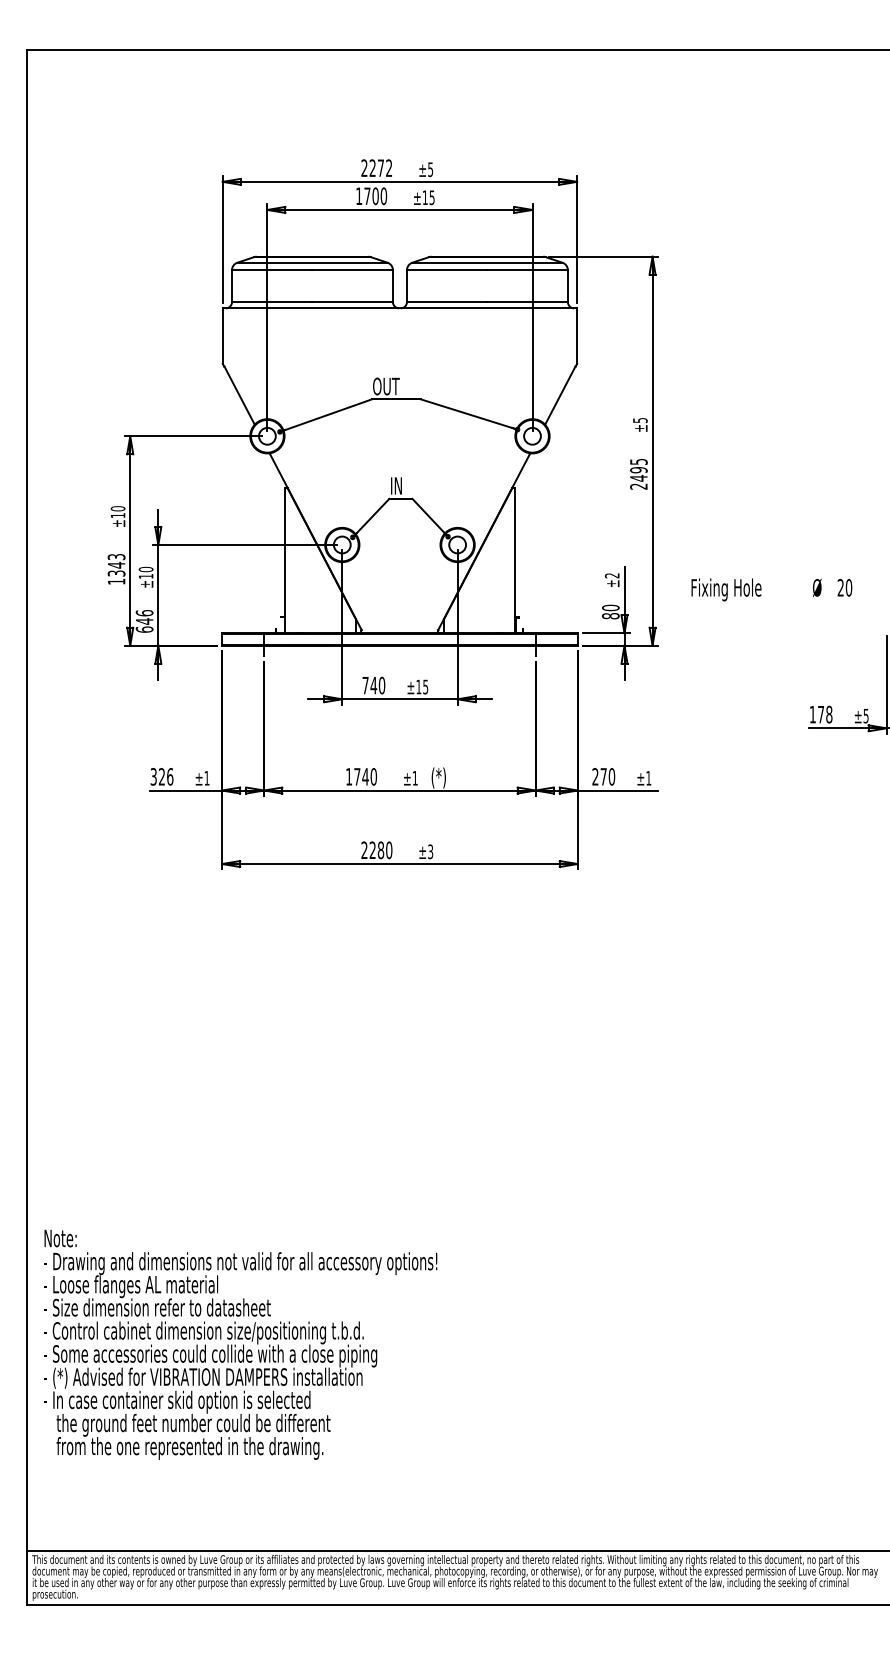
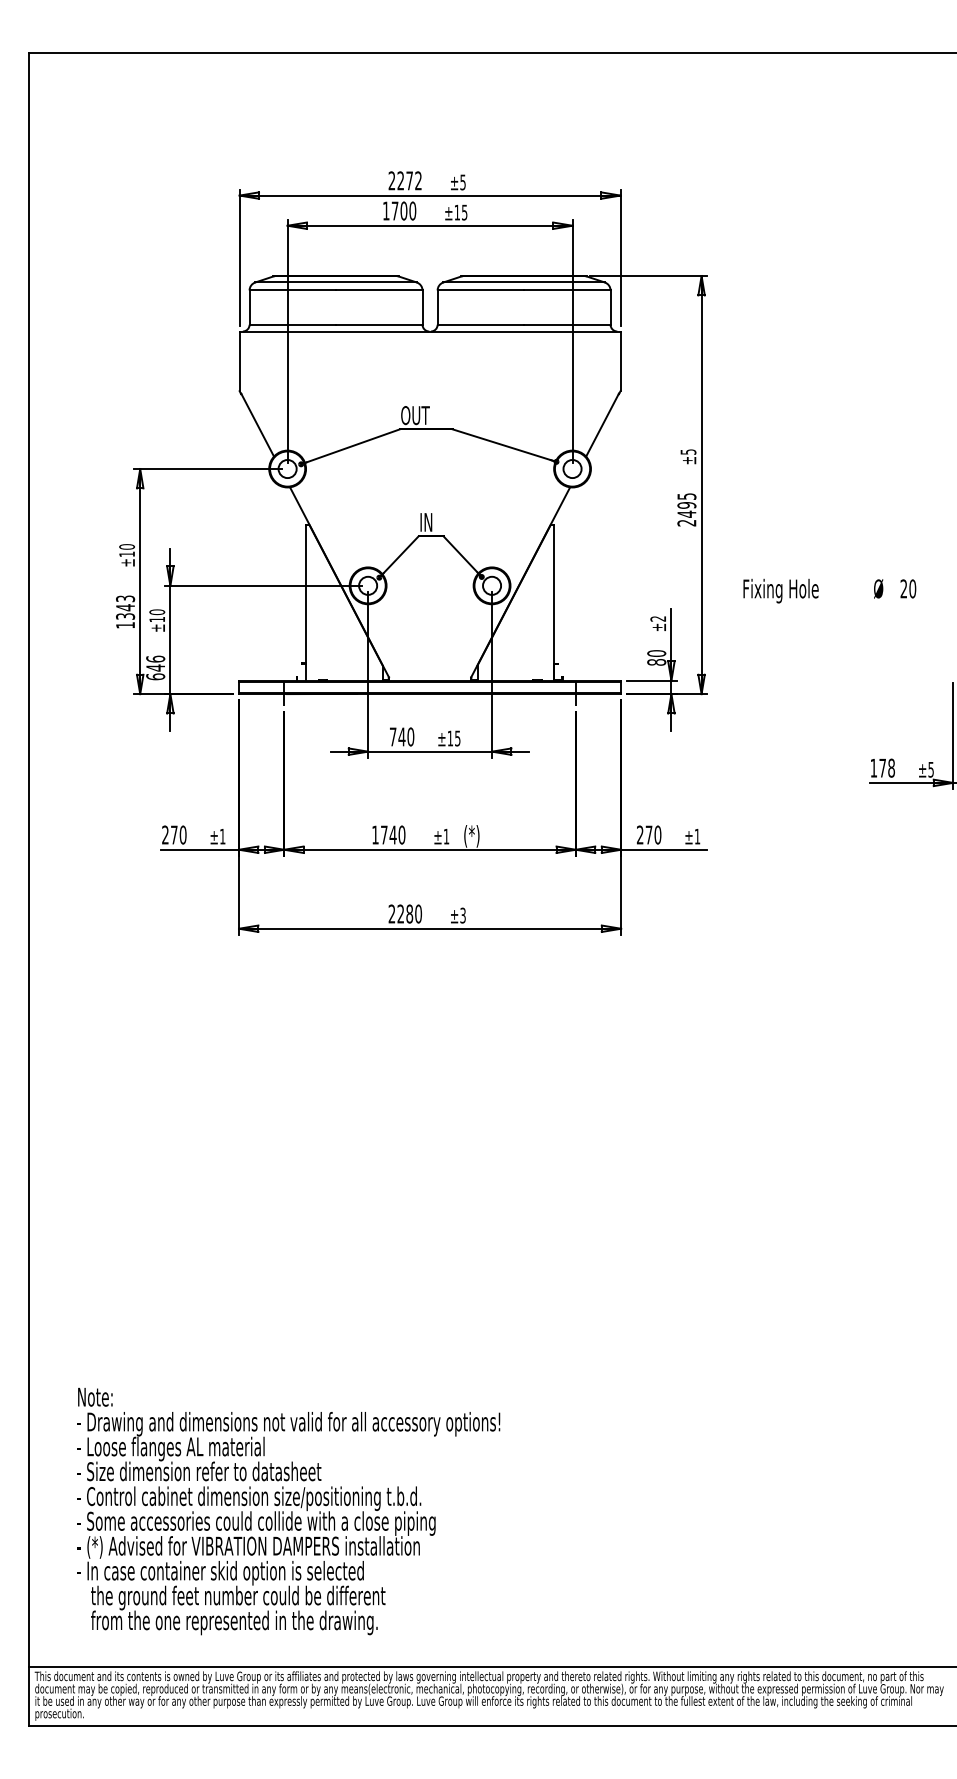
text: (771, 589) -> (829, 590), moved
text: (162, 776) -> (174, 834), 326 -> 270
text: (240, 1344) -> (288, 1511), moved

